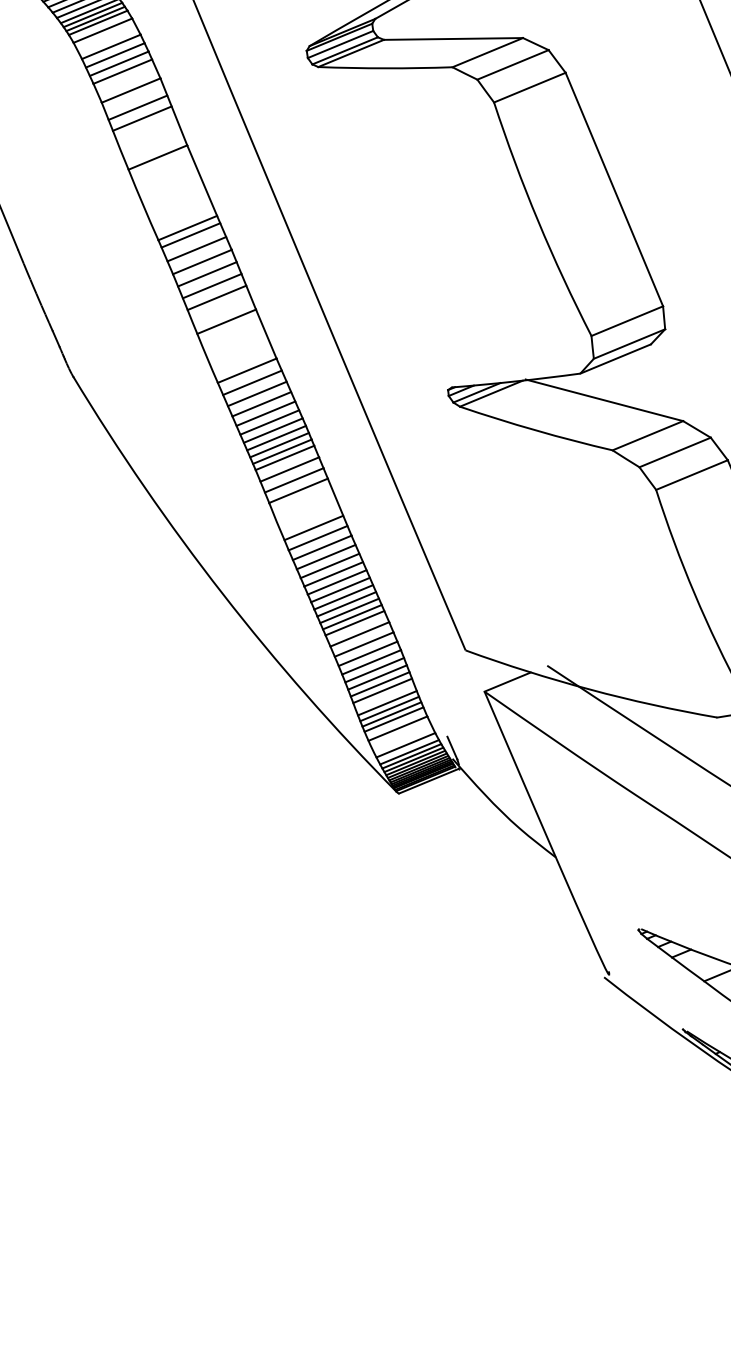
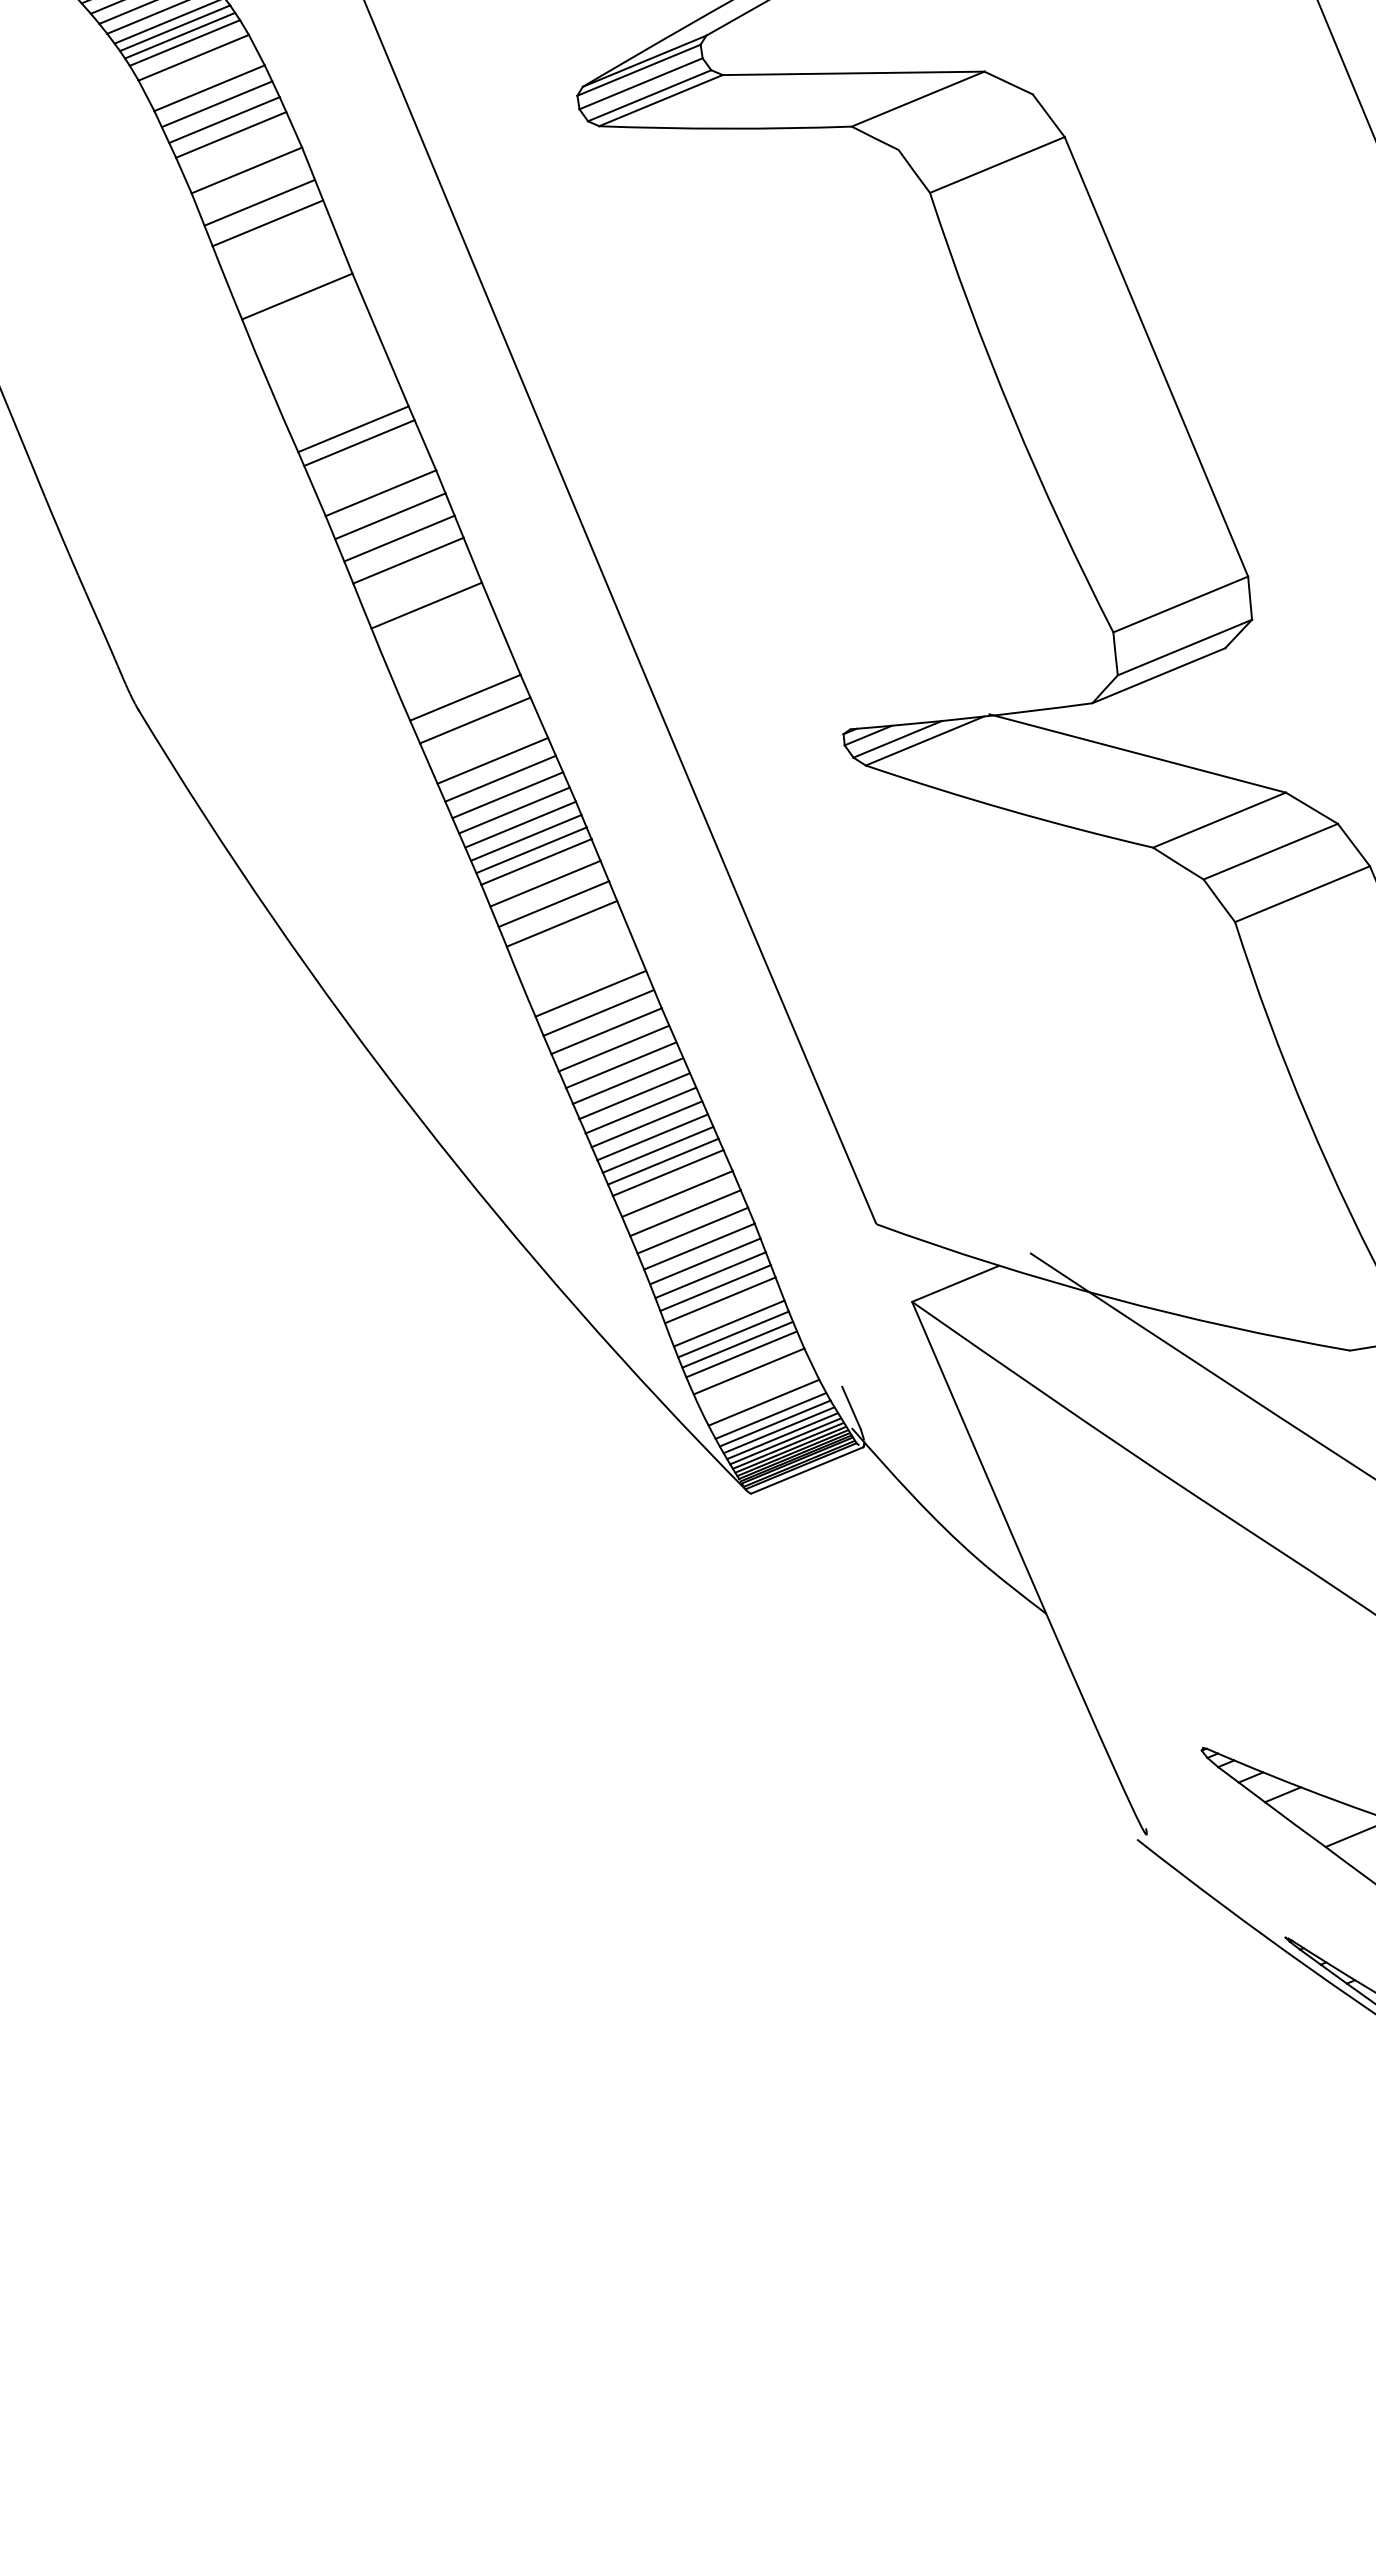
line: (512, 64) -> (964, 121), removed
line: (196, 249) -> (369, 469), removed
line: (256, 393) -> (482, 740), removed

